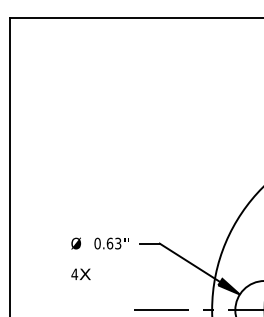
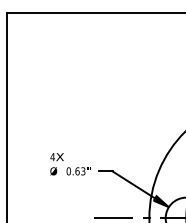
text: (80, 273) -> (56, 156), moved

